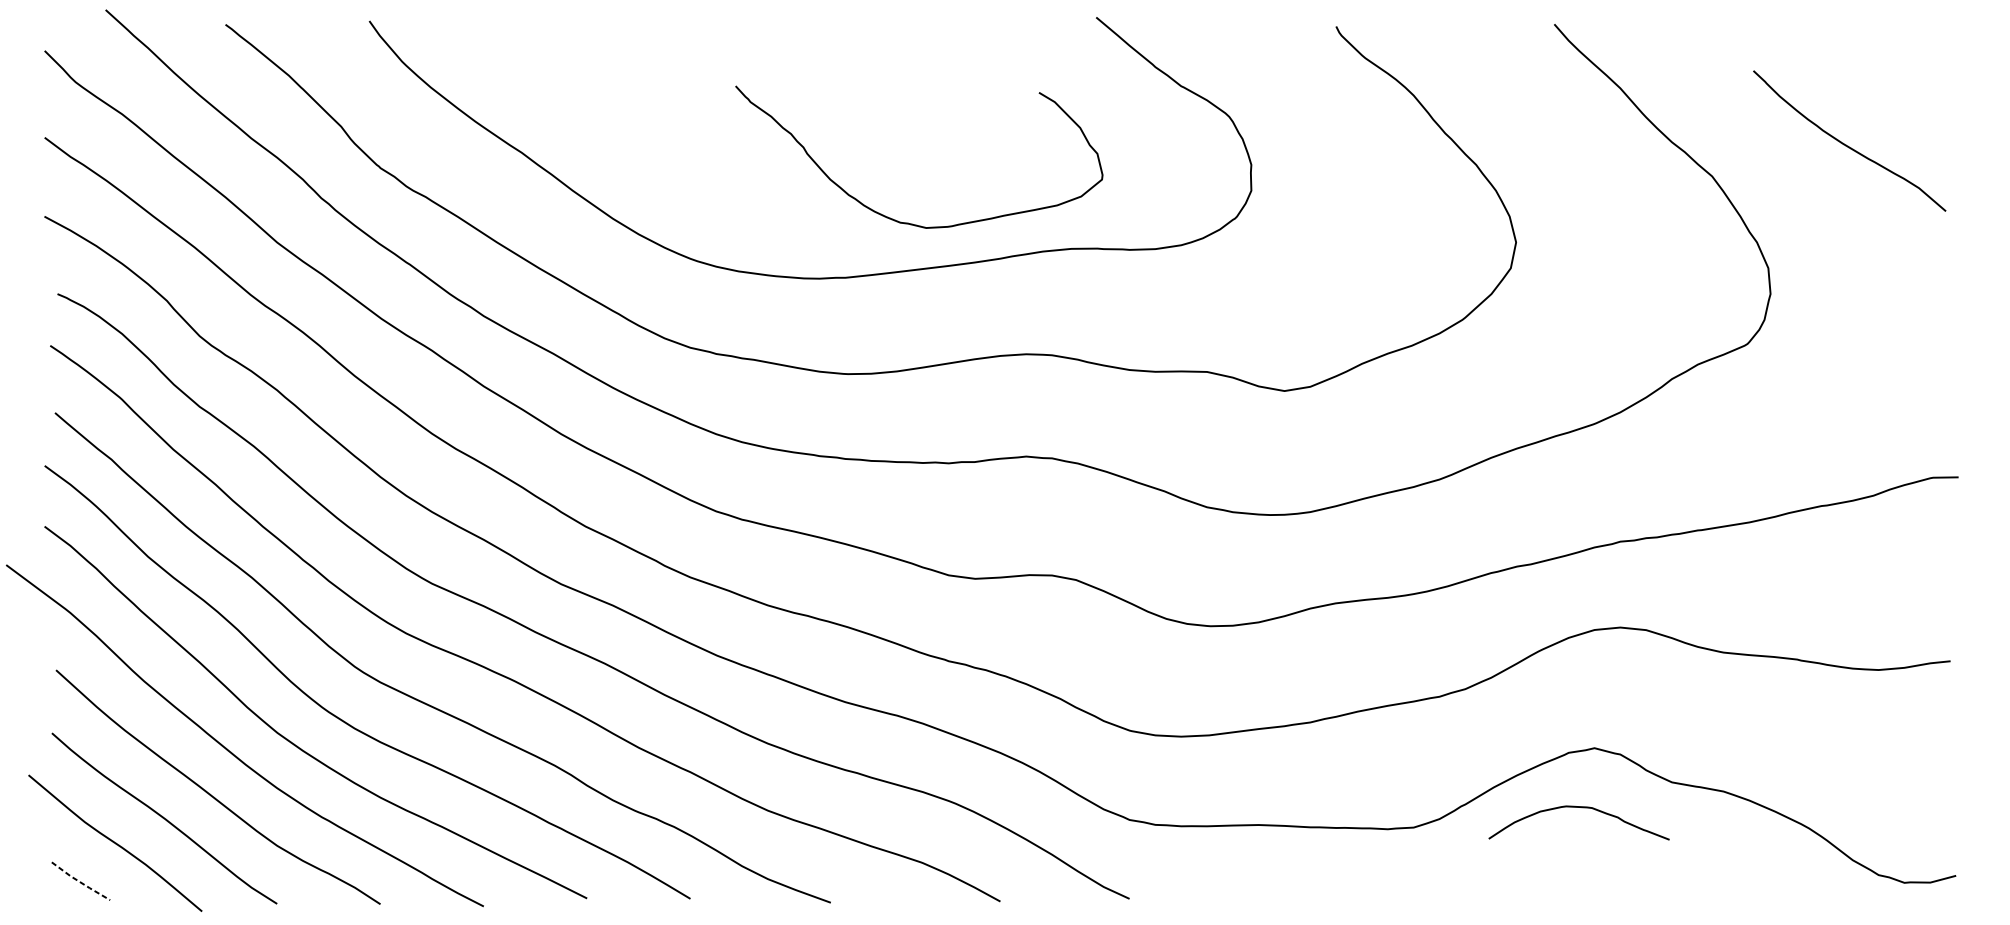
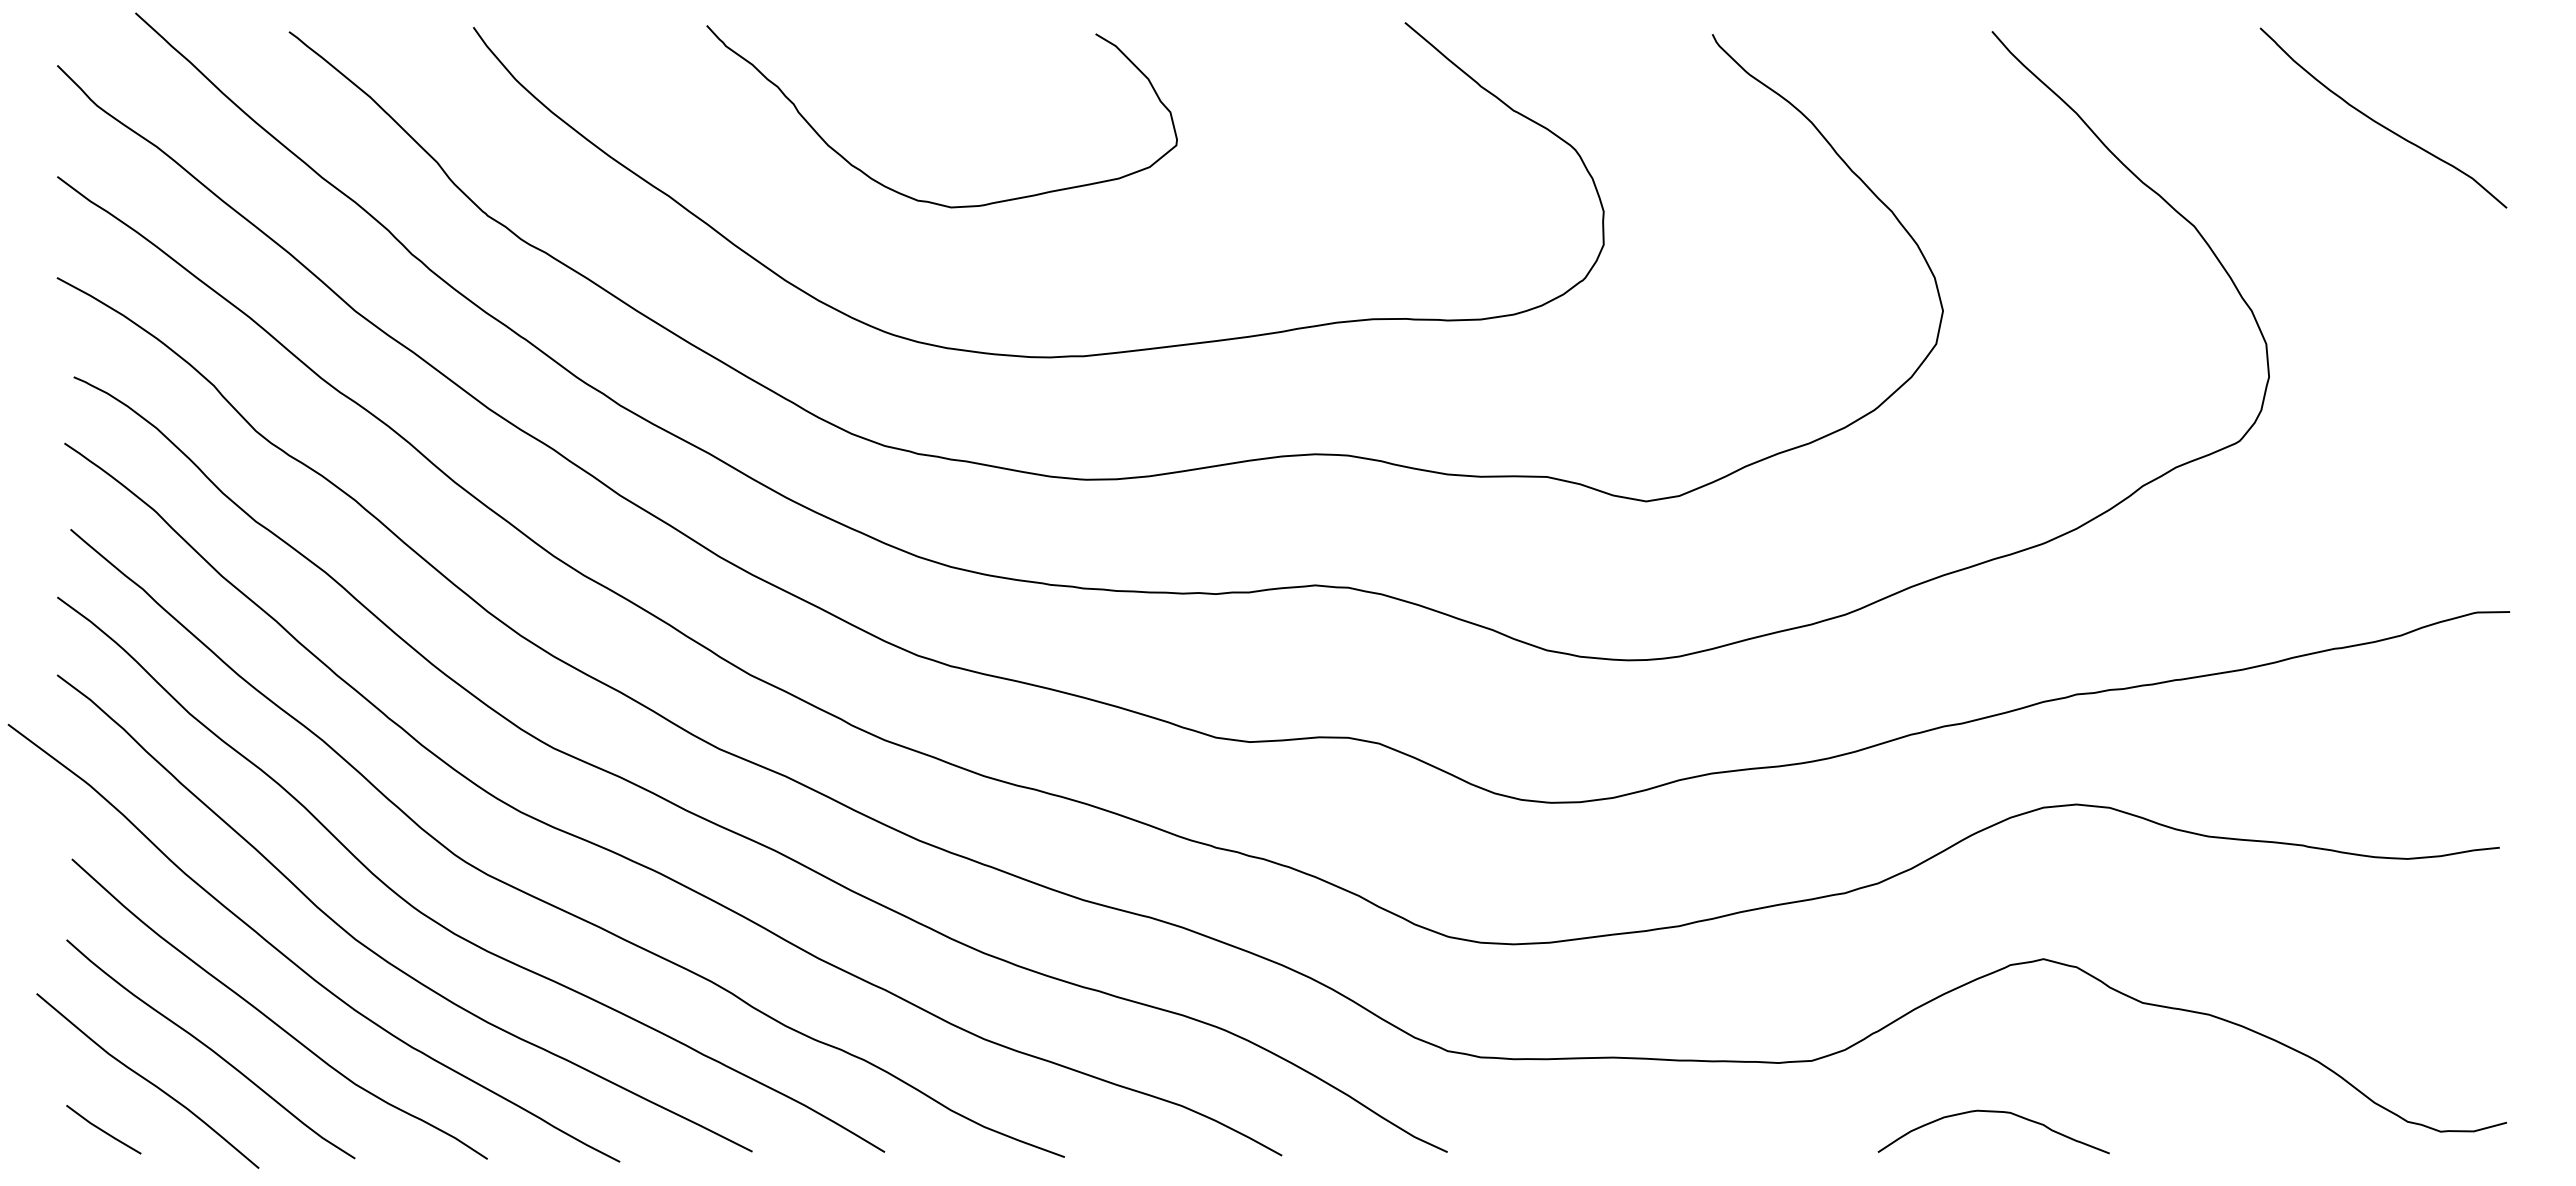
curve: (1847, 145) -> (2380, 123), moved
curve: (907, 222) -> (927, 200), moved
curve: (1578, 807) -> (1993, 1112), moved
line: (80, 882) -> (103, 1131), dashed -> solid

